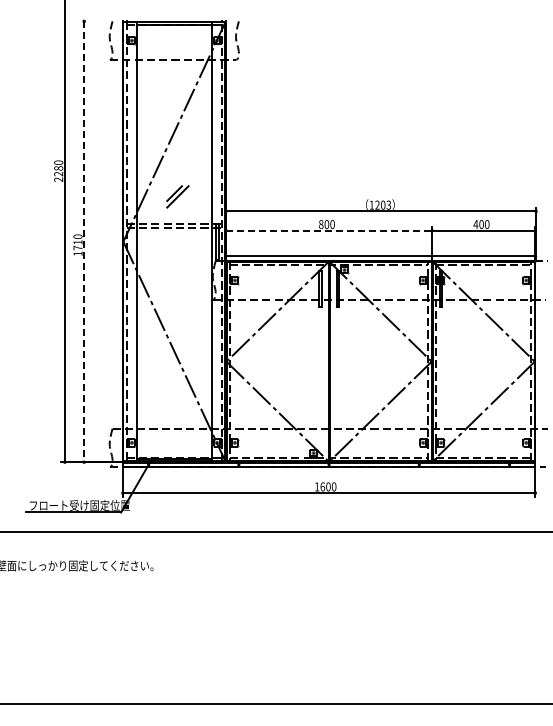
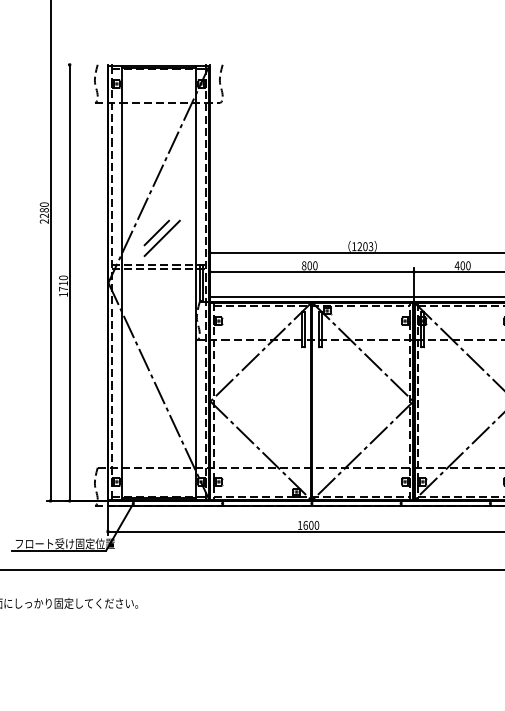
part: (177, 196) -> (161, 238), size x1.67
line: (329, 230) -> (312, 271), dashed -> solid
line: (84, 242) -> (69, 283), dashed -> solid

